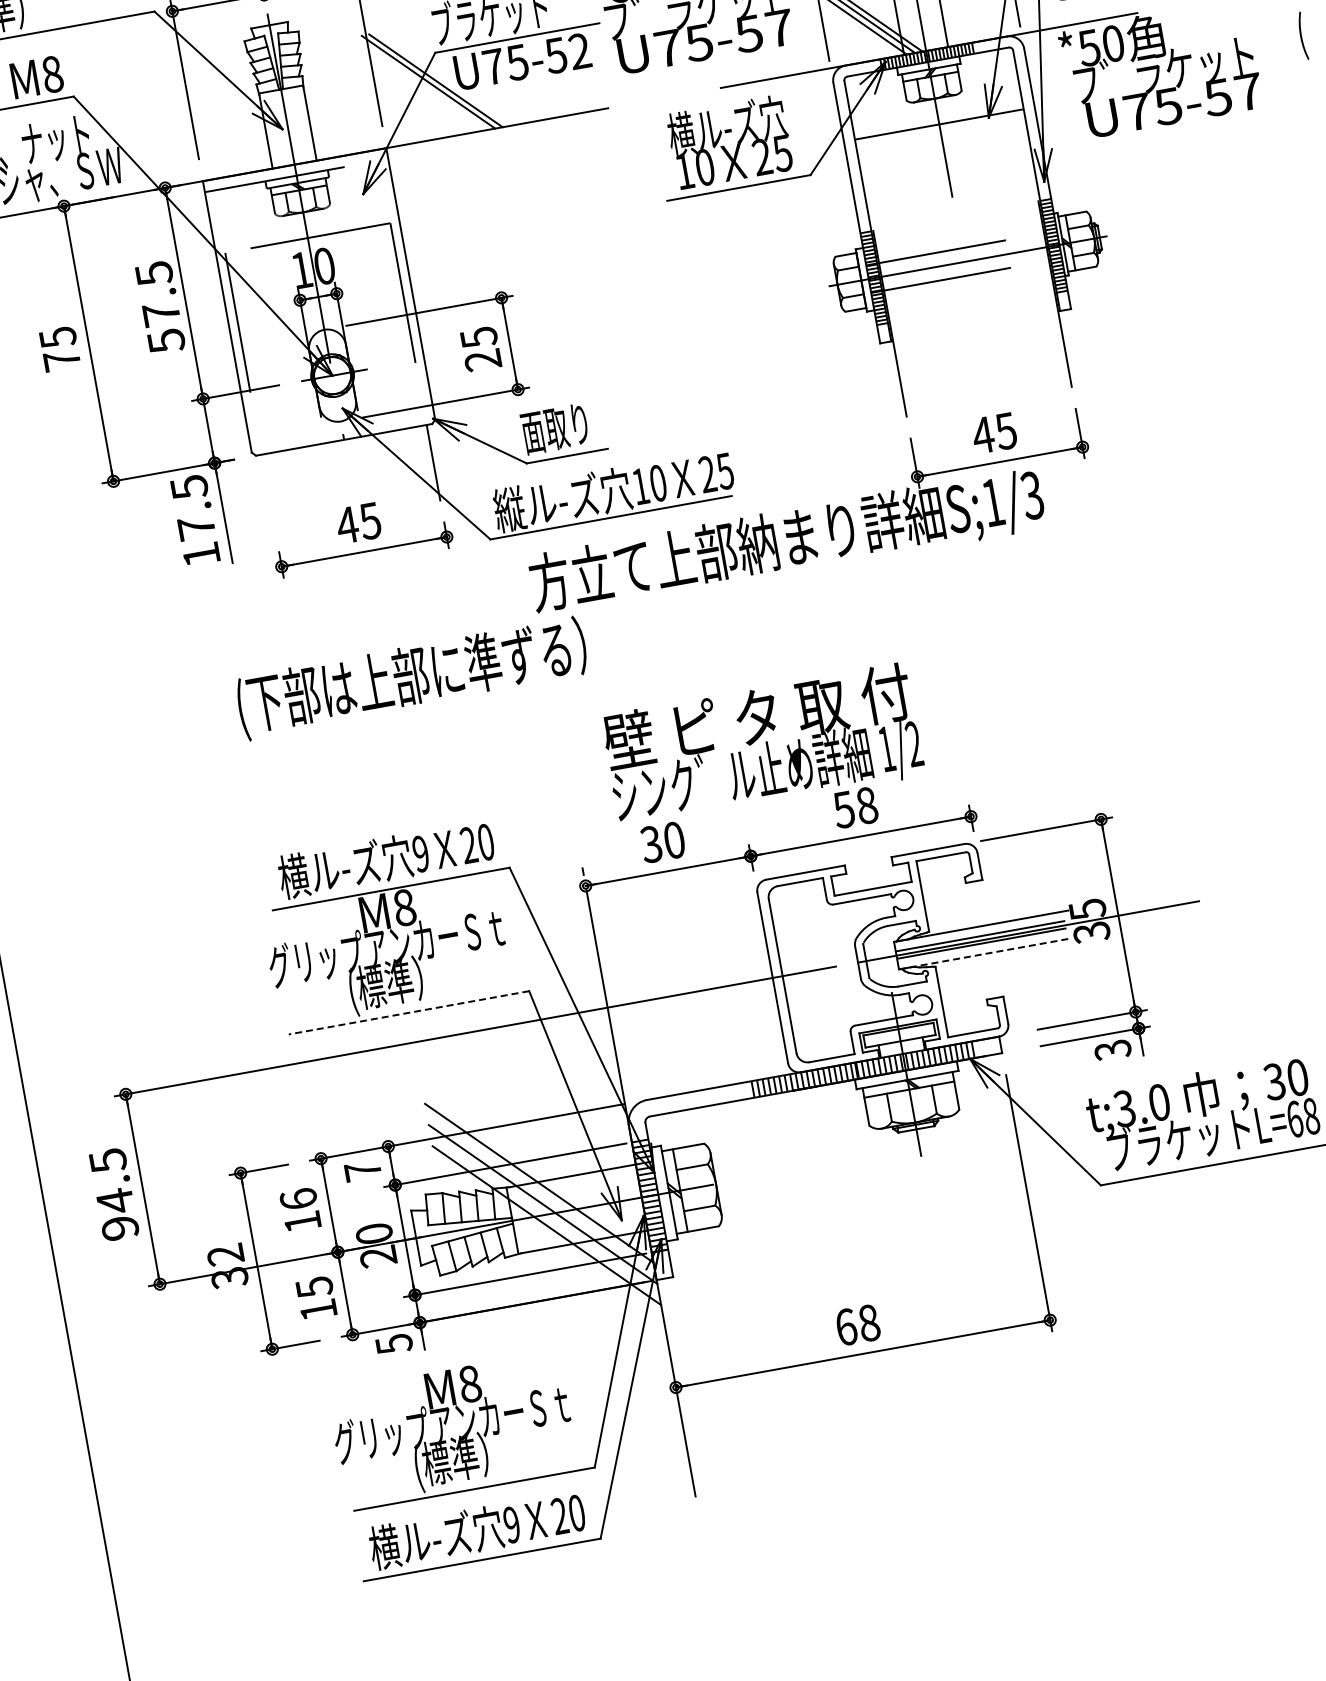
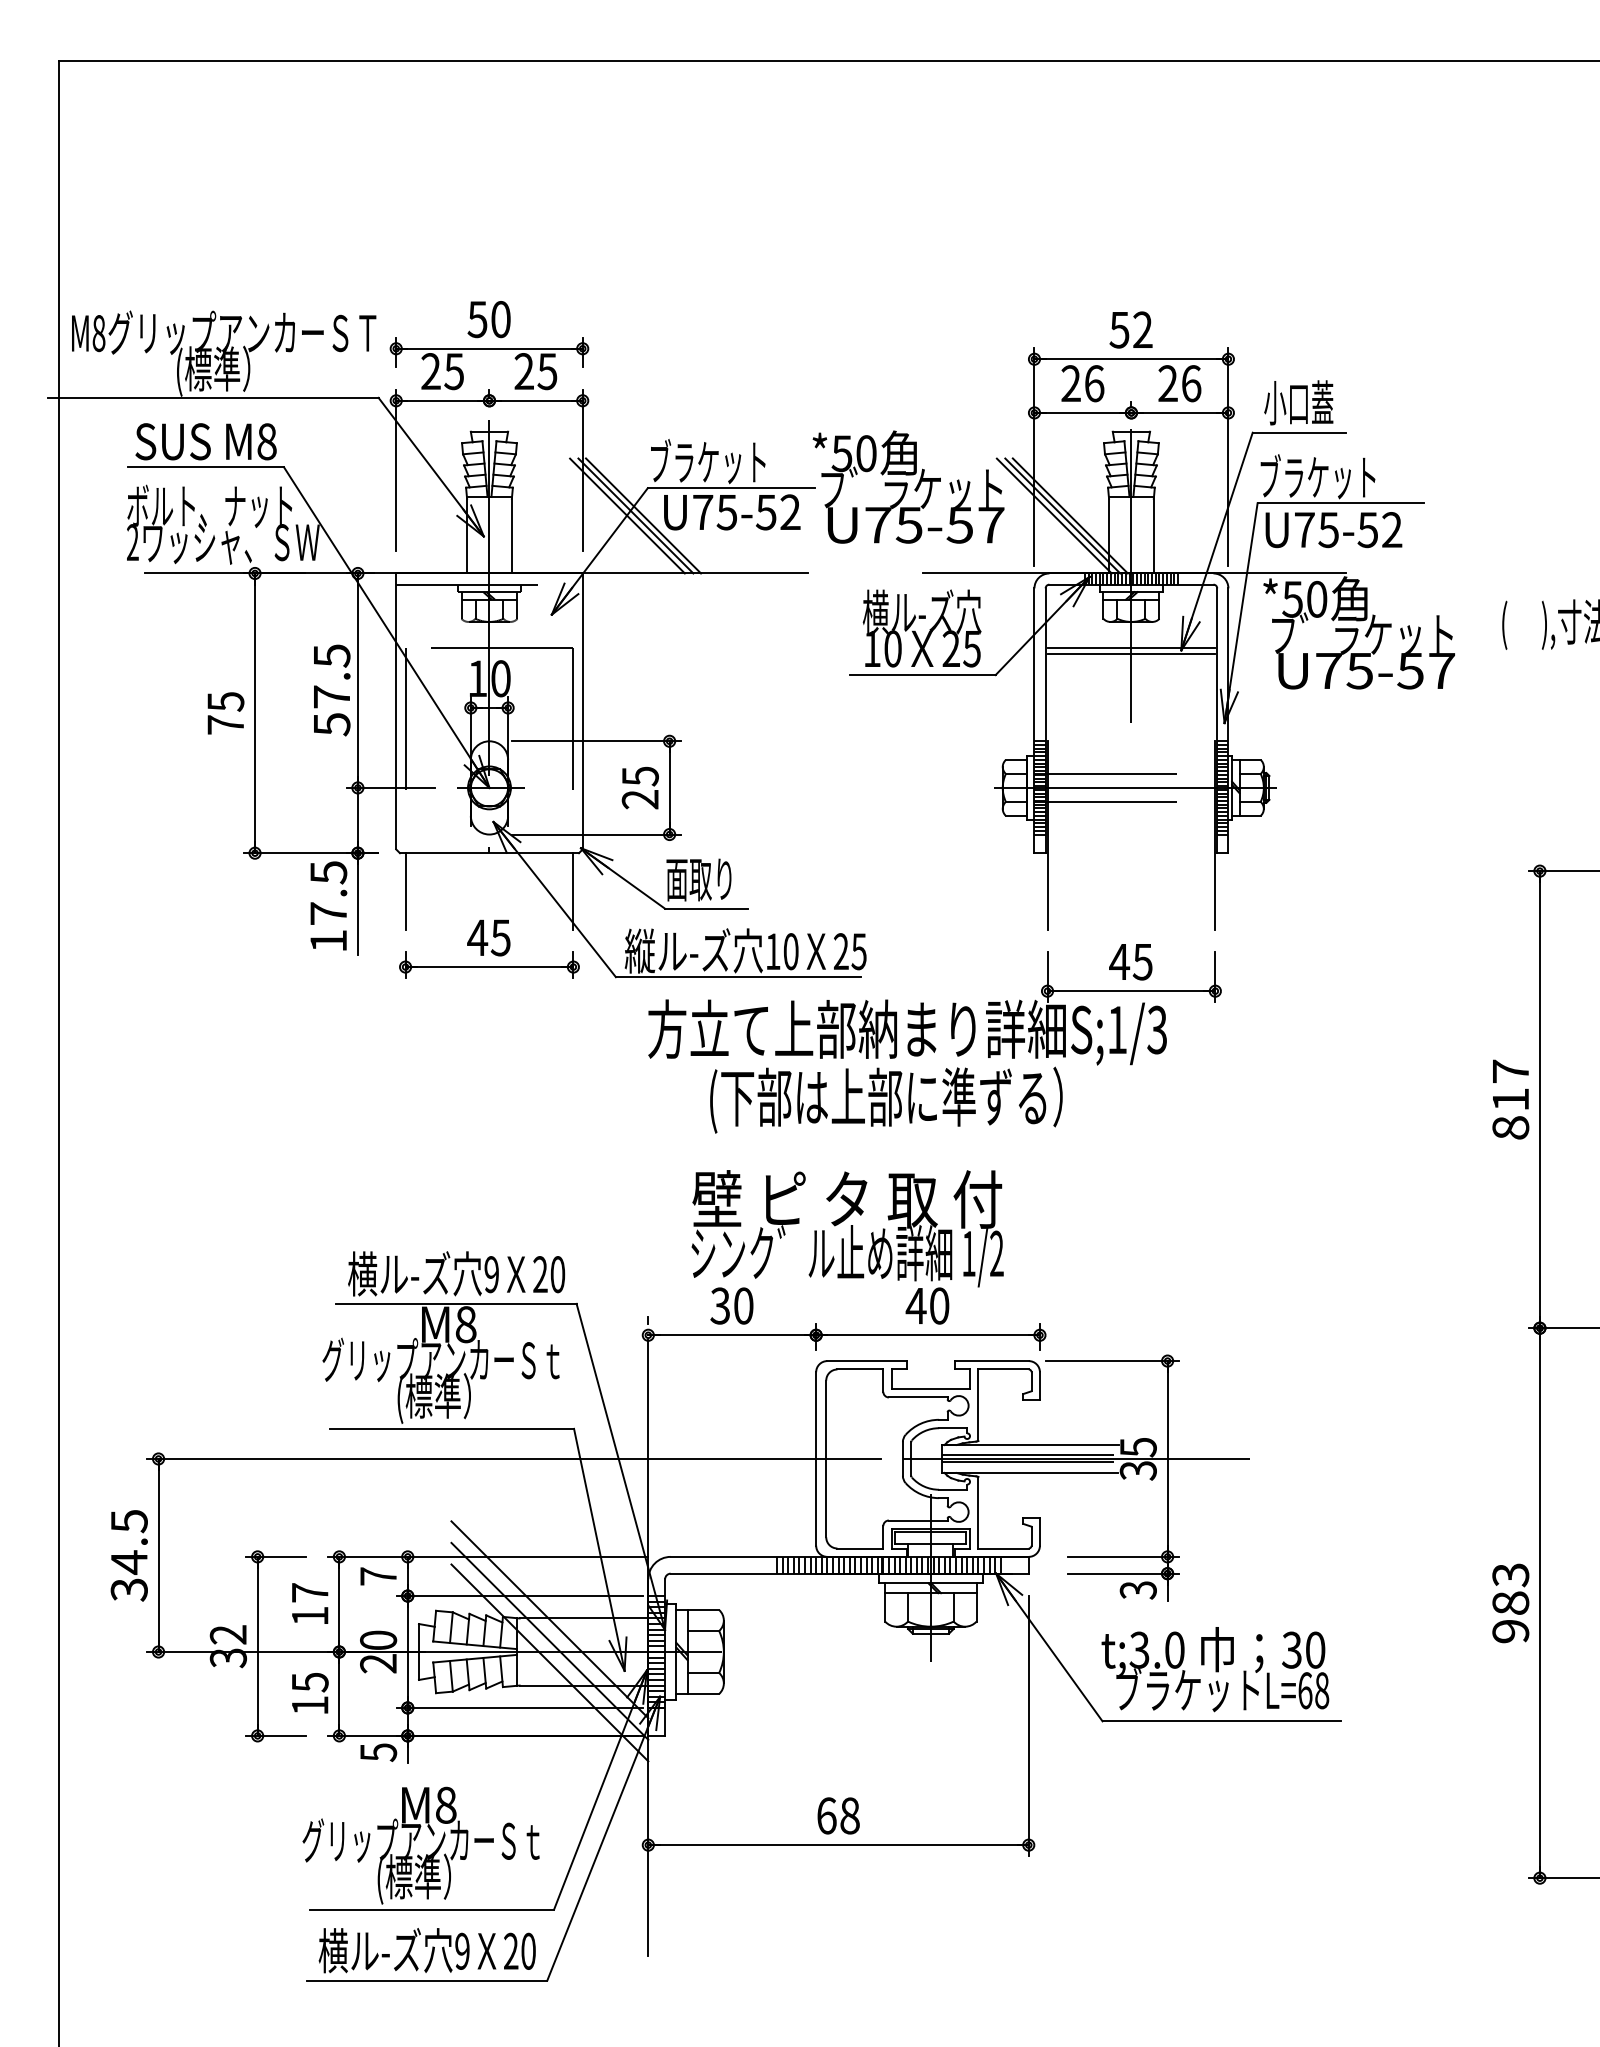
line: (420, 83) -> (627, 515), added
line: (940, 130) -> (1131, 654), added
line: (268, 492) -> (405, 891), added
text: (412, 677) -> (886, 1099), moved
text: (855, 807) -> (927, 1305), 58 -> 40
line: (984, 953) -> (1029, 1472), dashed -> solid
line: (408, 1012) -> (451, 1428), dashed -> solid
text: (297, 1198) -> (309, 1592), 16 -> 17
text: (119, 1228) -> (128, 1589), 94.5 -> 34.5

